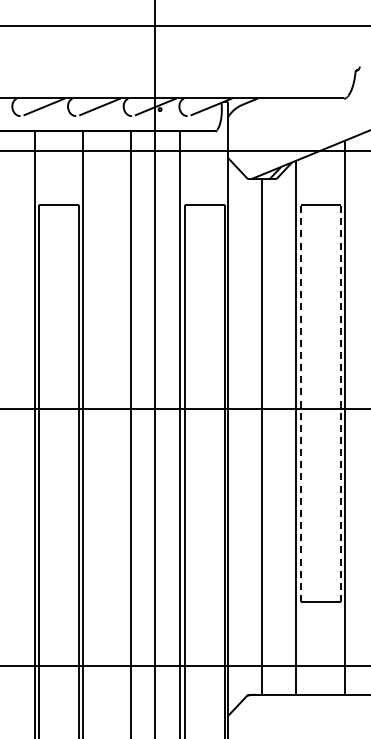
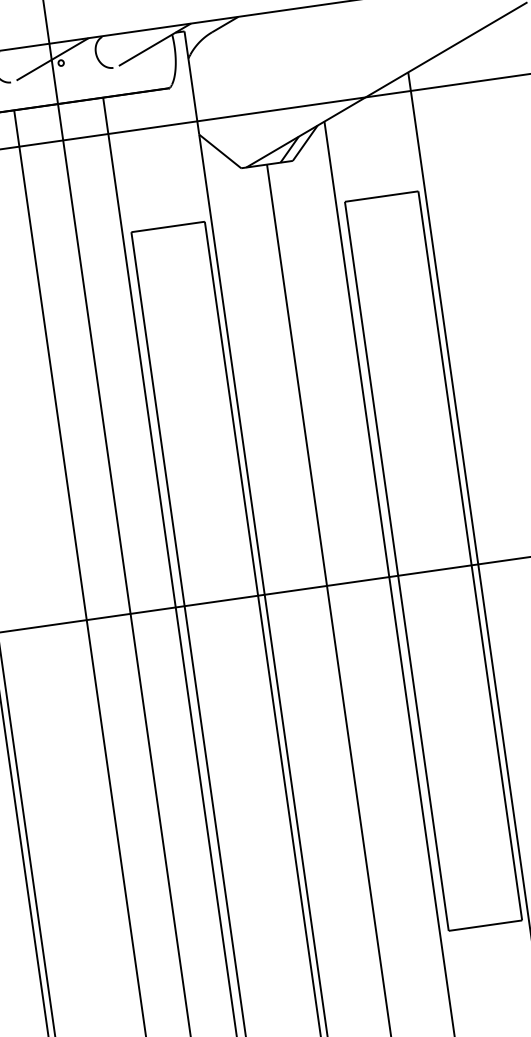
line: (300, 403) -> (395, 566), dashed -> solid
line: (340, 403) -> (469, 555), dashed -> solid

